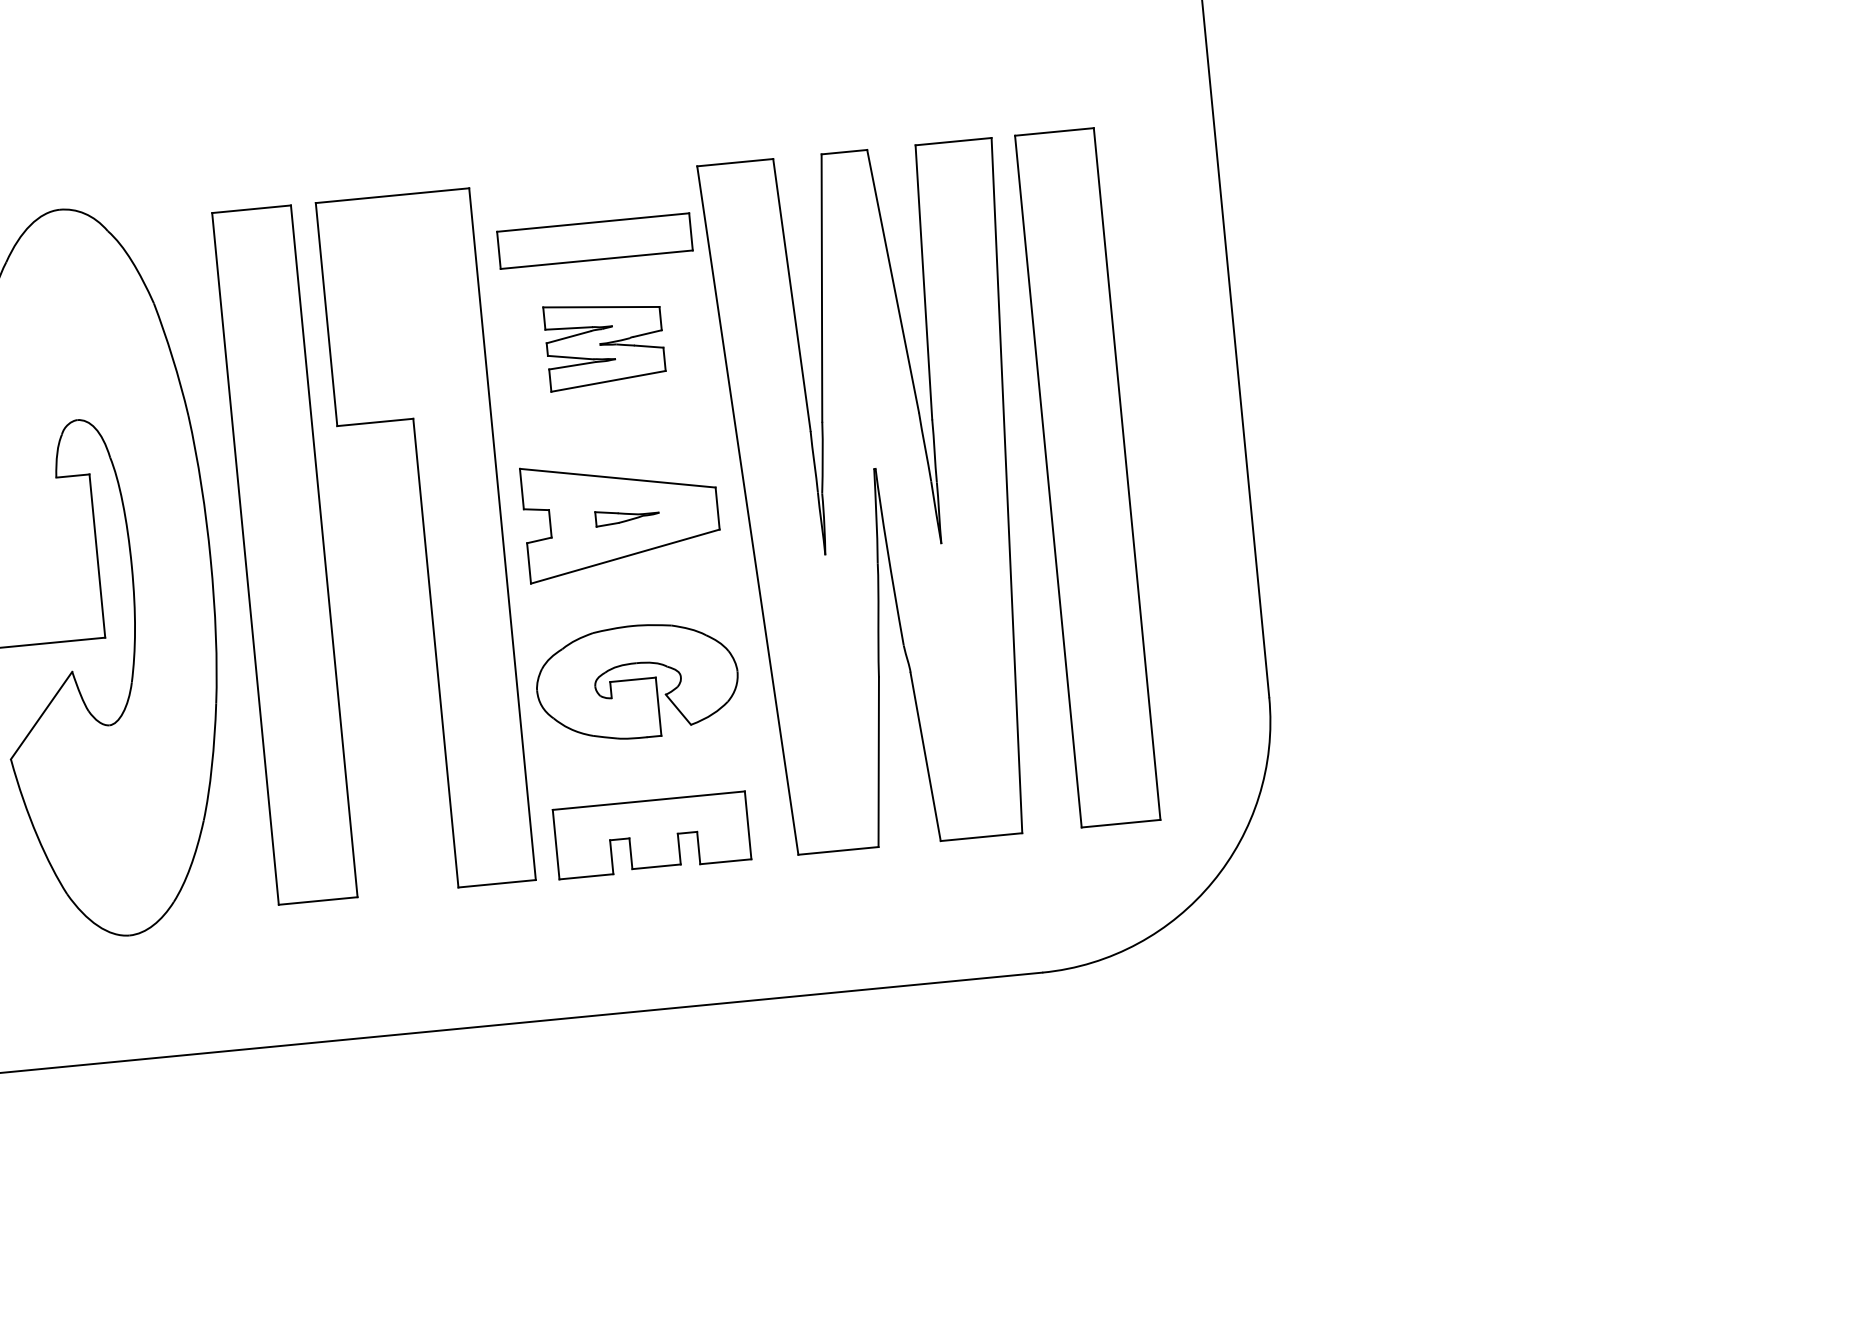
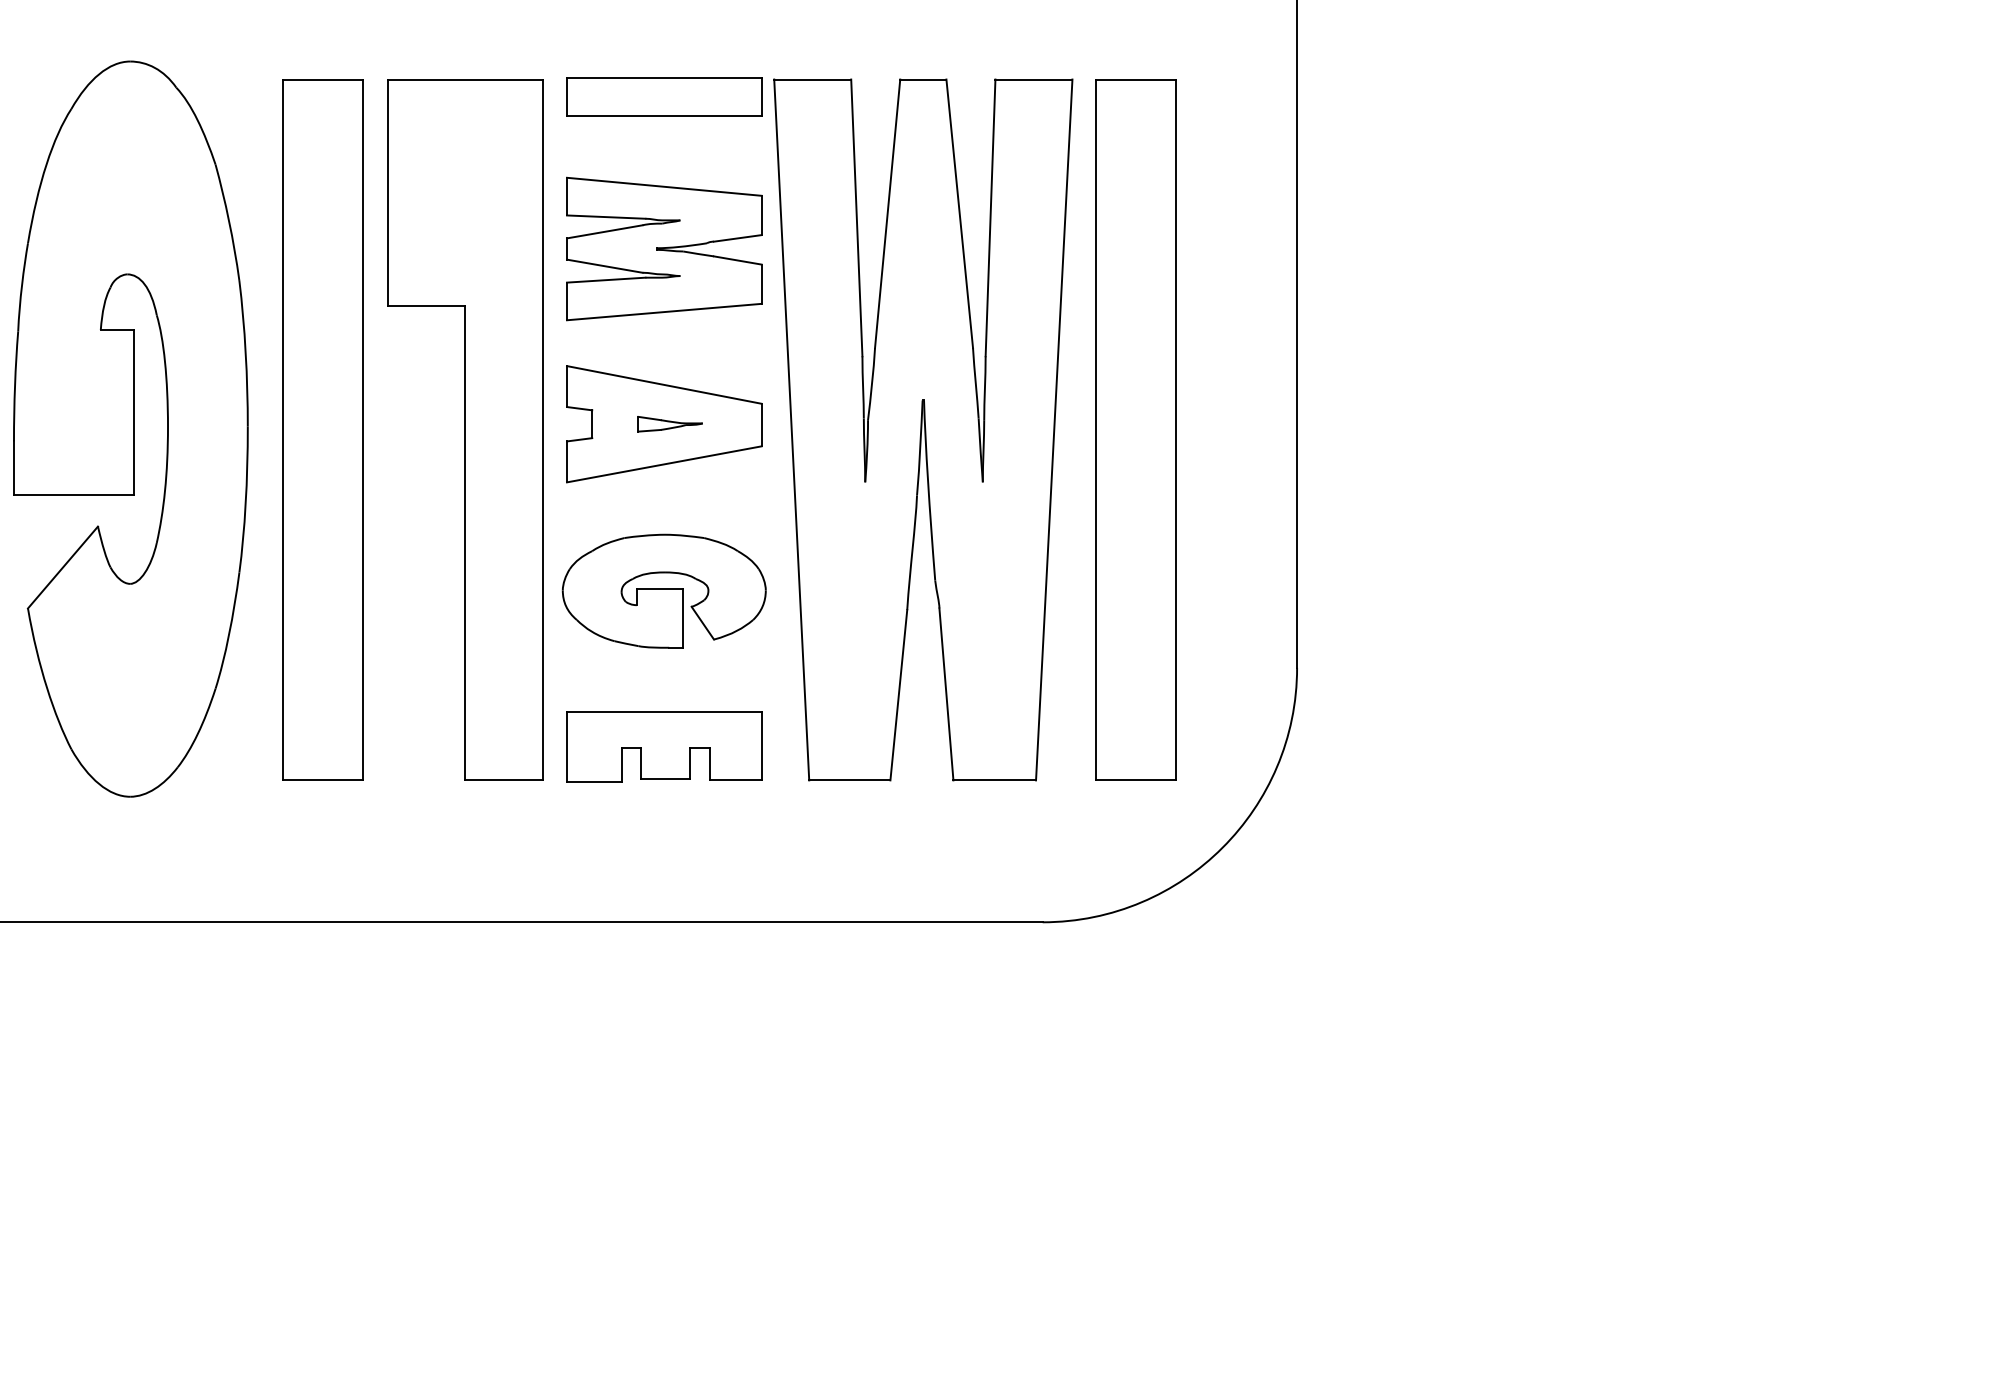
part: (595, 240) -> (664, 96), moved
part: (604, 343) -> (664, 248), size x1.67

